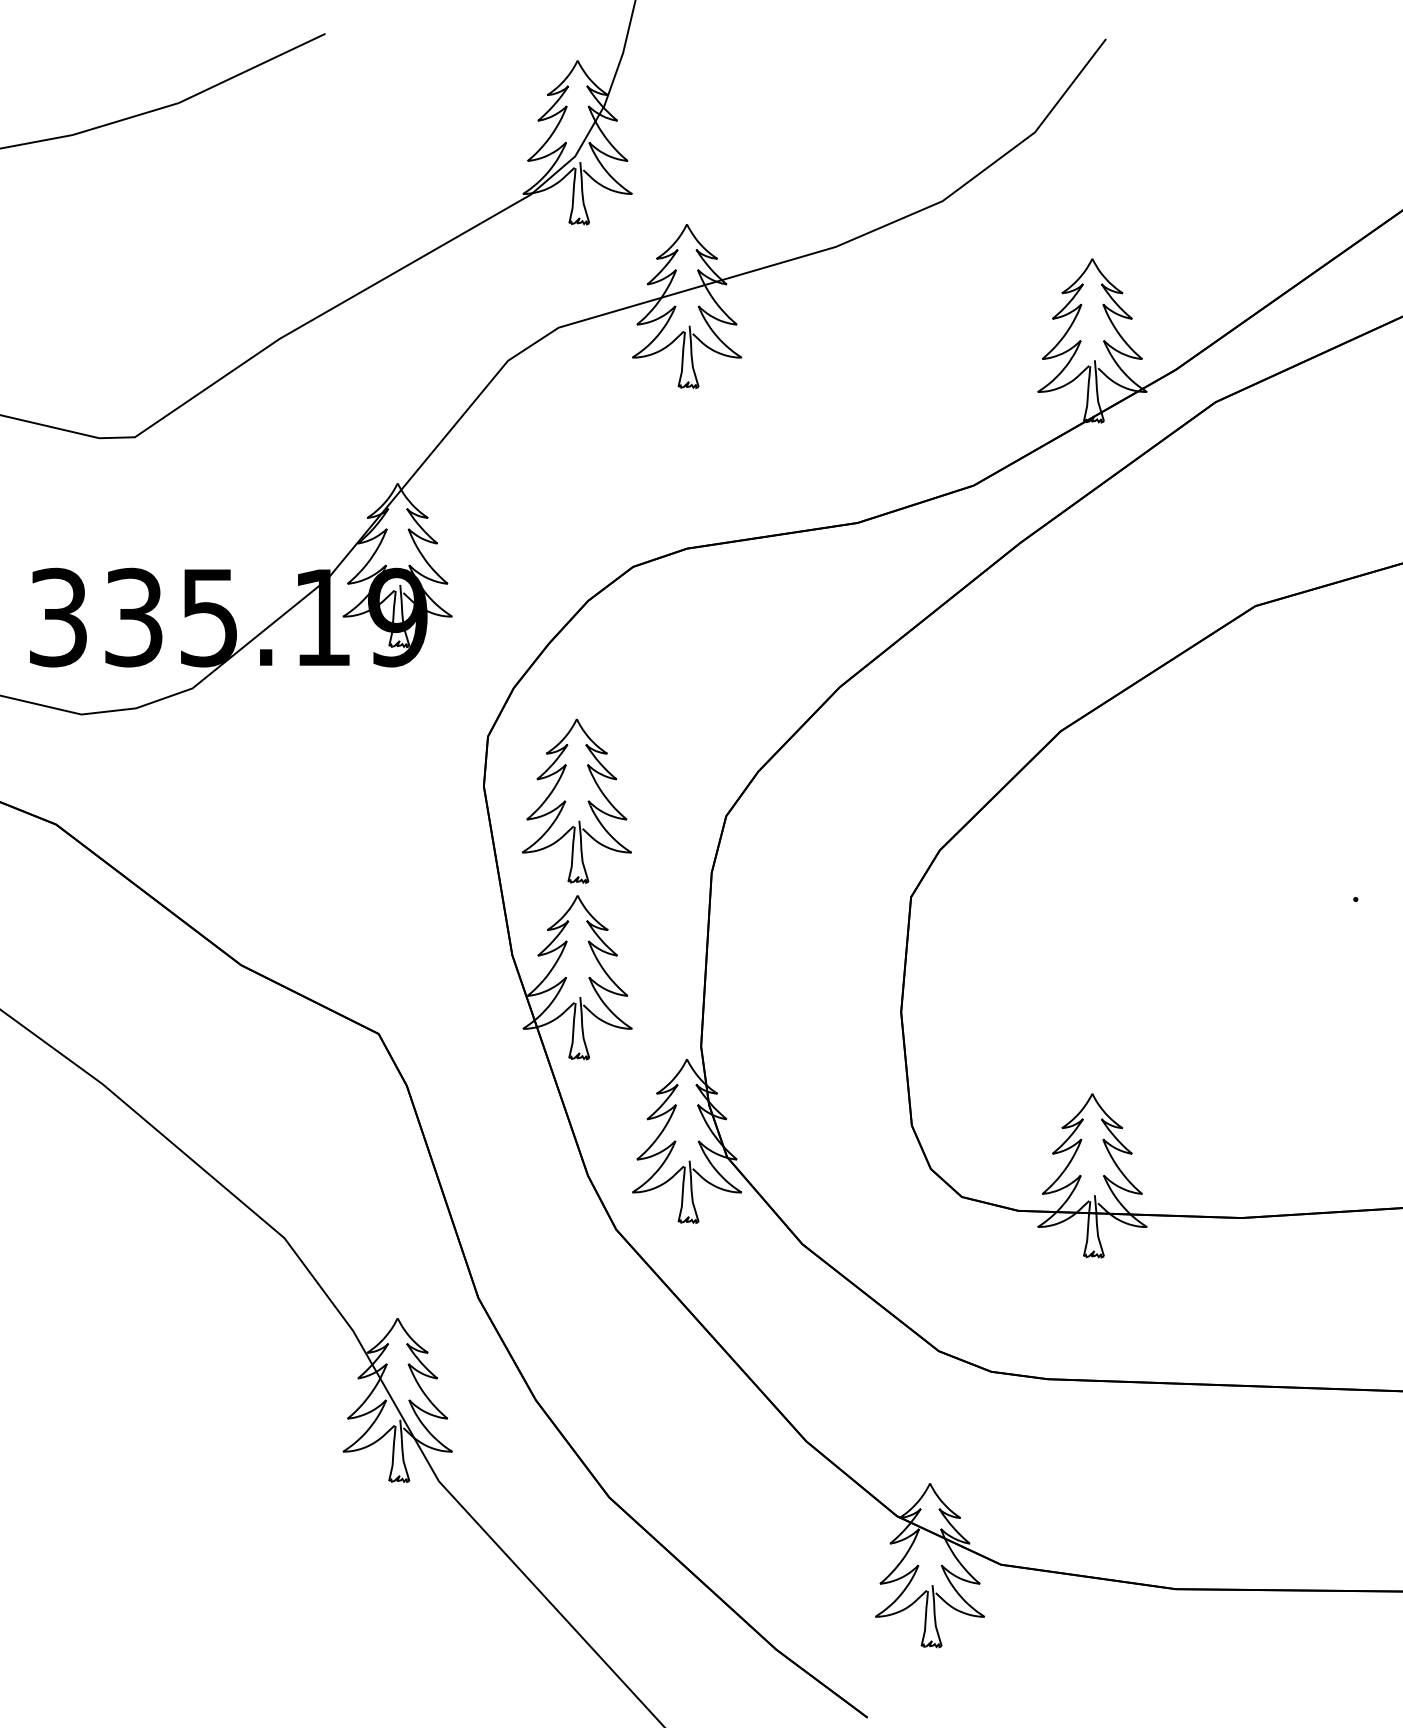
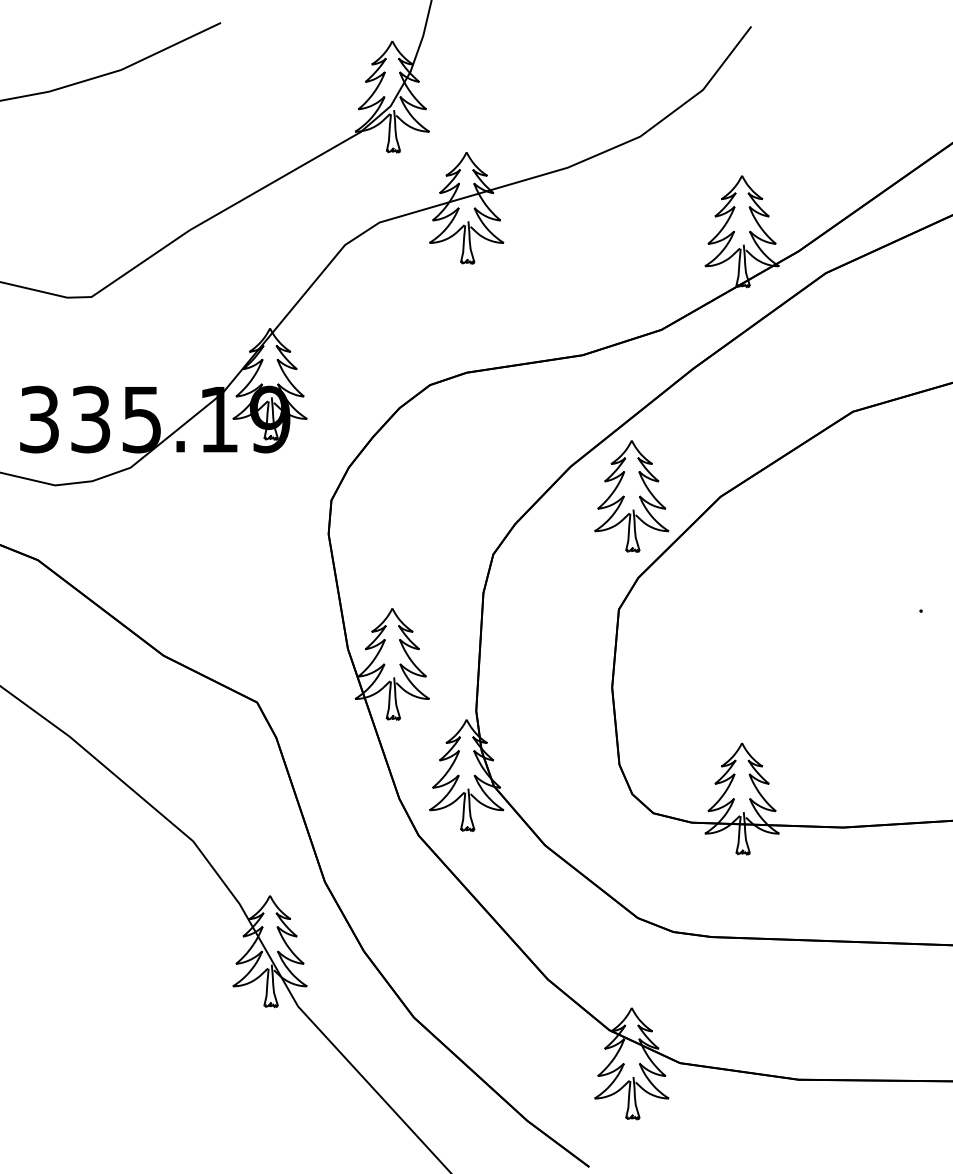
part: (576, 801) -> (631, 496), moved

